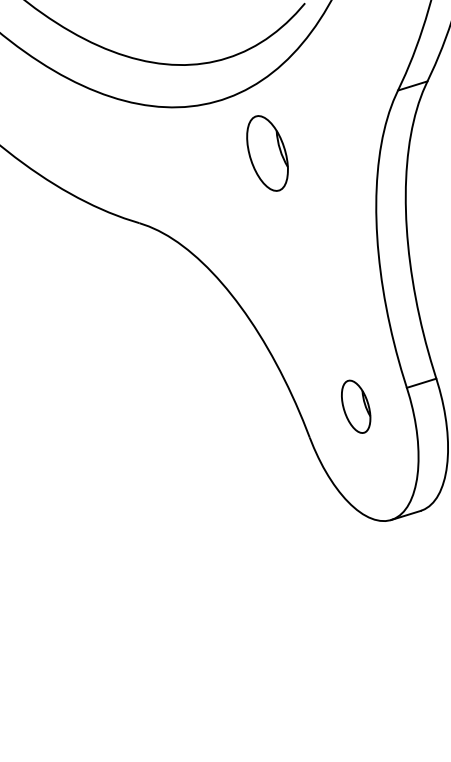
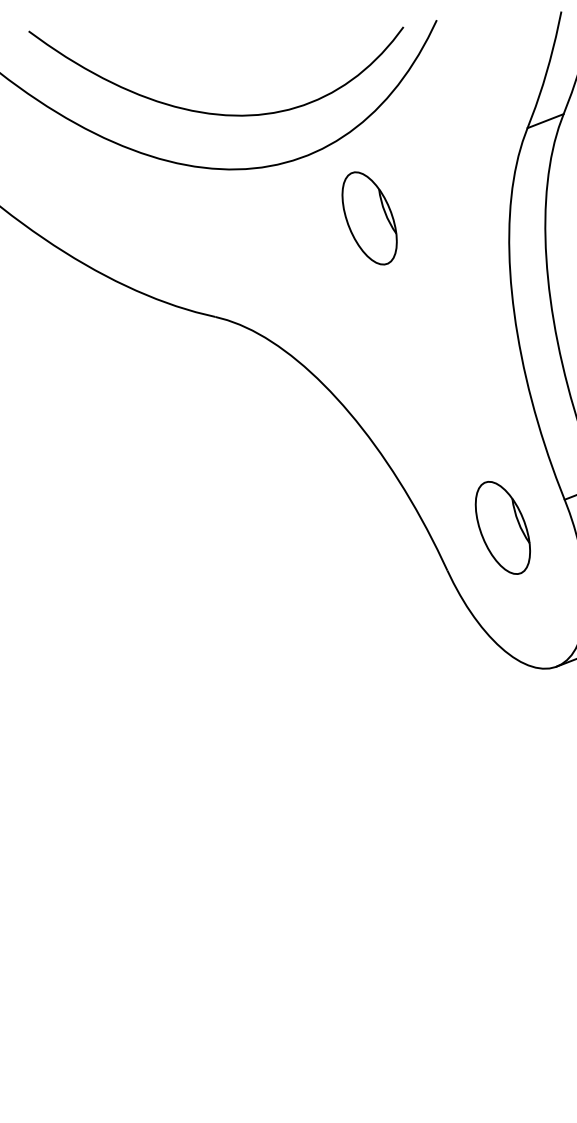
part: (355, 406) -> (502, 527), size x1.43

